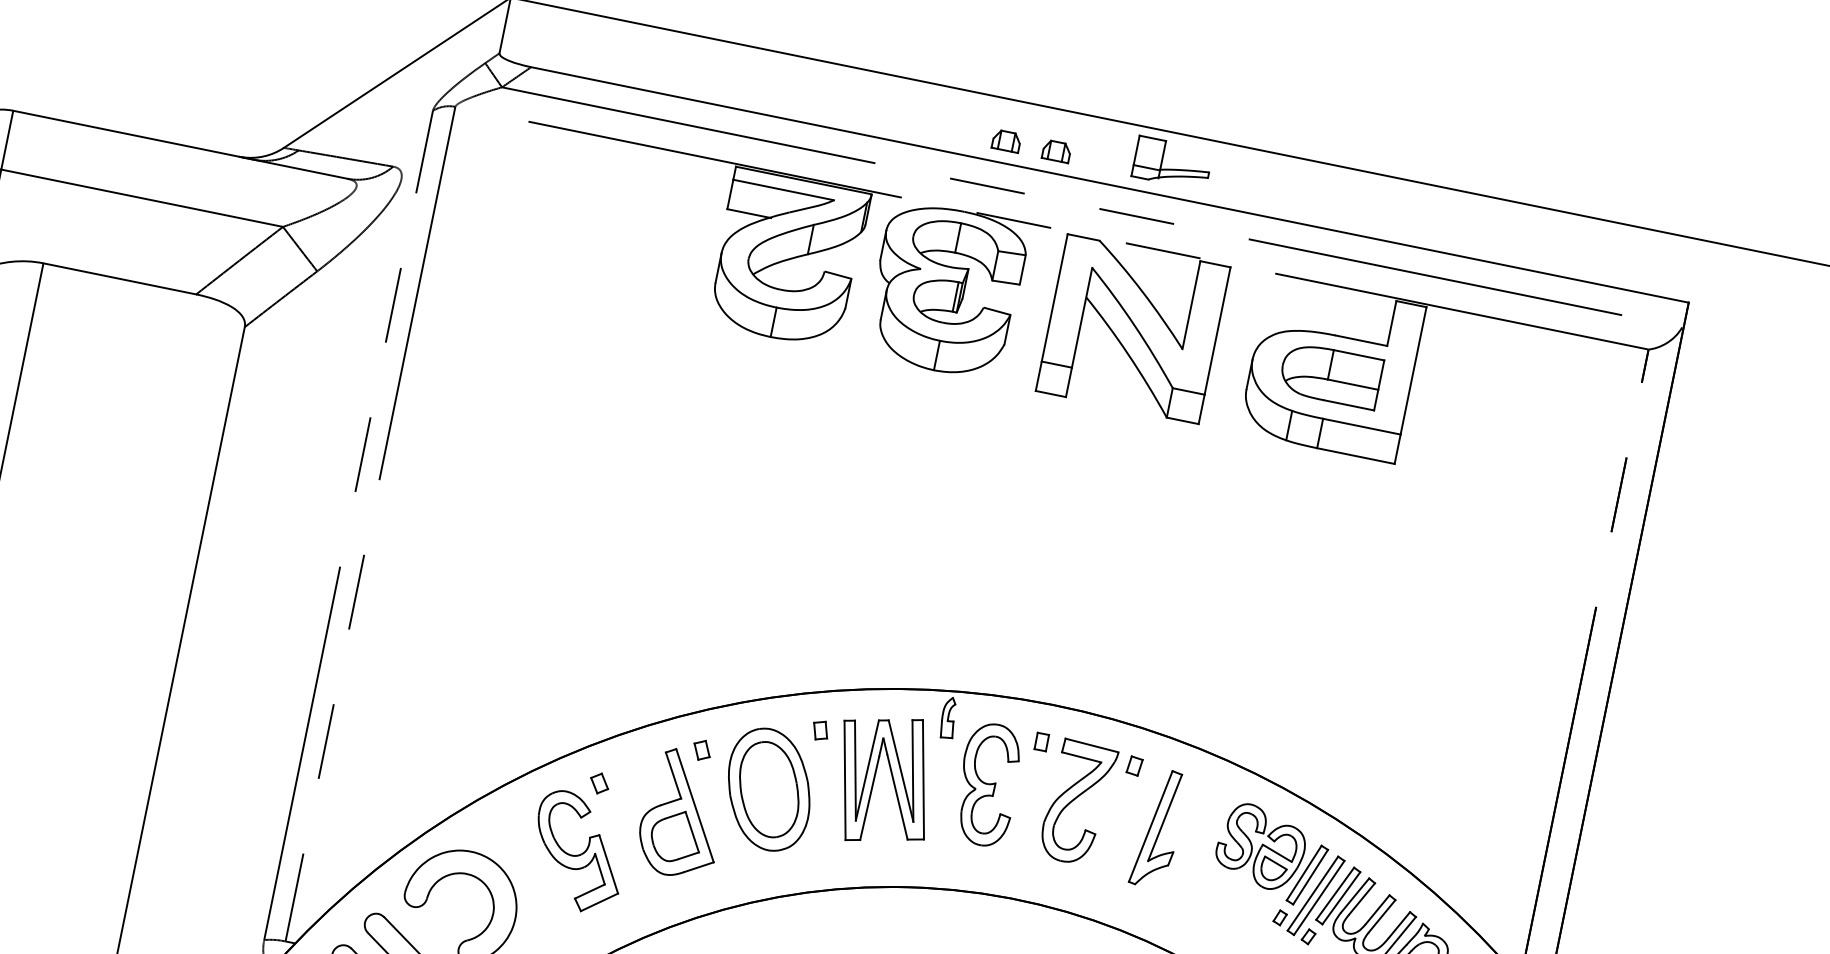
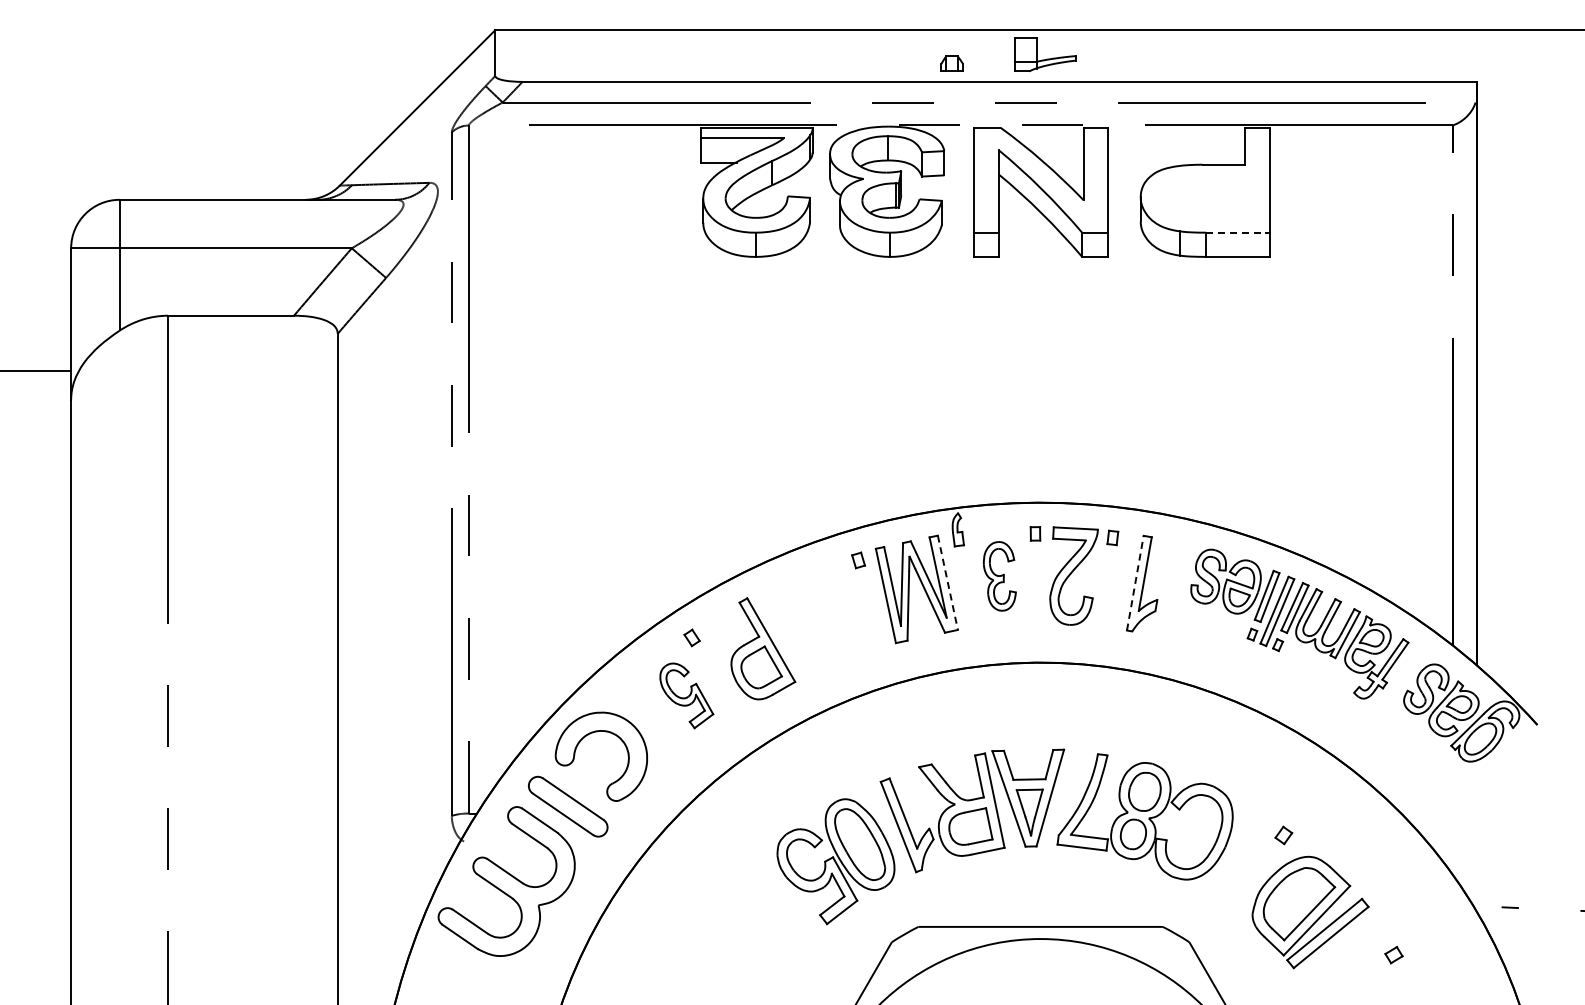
part: (1006, 140) -> (910, 63), removed
part: (1330, 374) -> (1204, 196), removed
line: (1362, 426) -> (1238, 232), solid -> dashed
part: (701, 750) -> (767, 595), removed
line: (924, 780) -> (948, 583), solid -> dashed
part: (987, 784) -> (999, 576), size x0.7
part: (769, 789) -> (827, 615), removed
line: (1151, 825) -> (1135, 582), solid -> dashed
part: (578, 851) -> (686, 695), size x0.7

